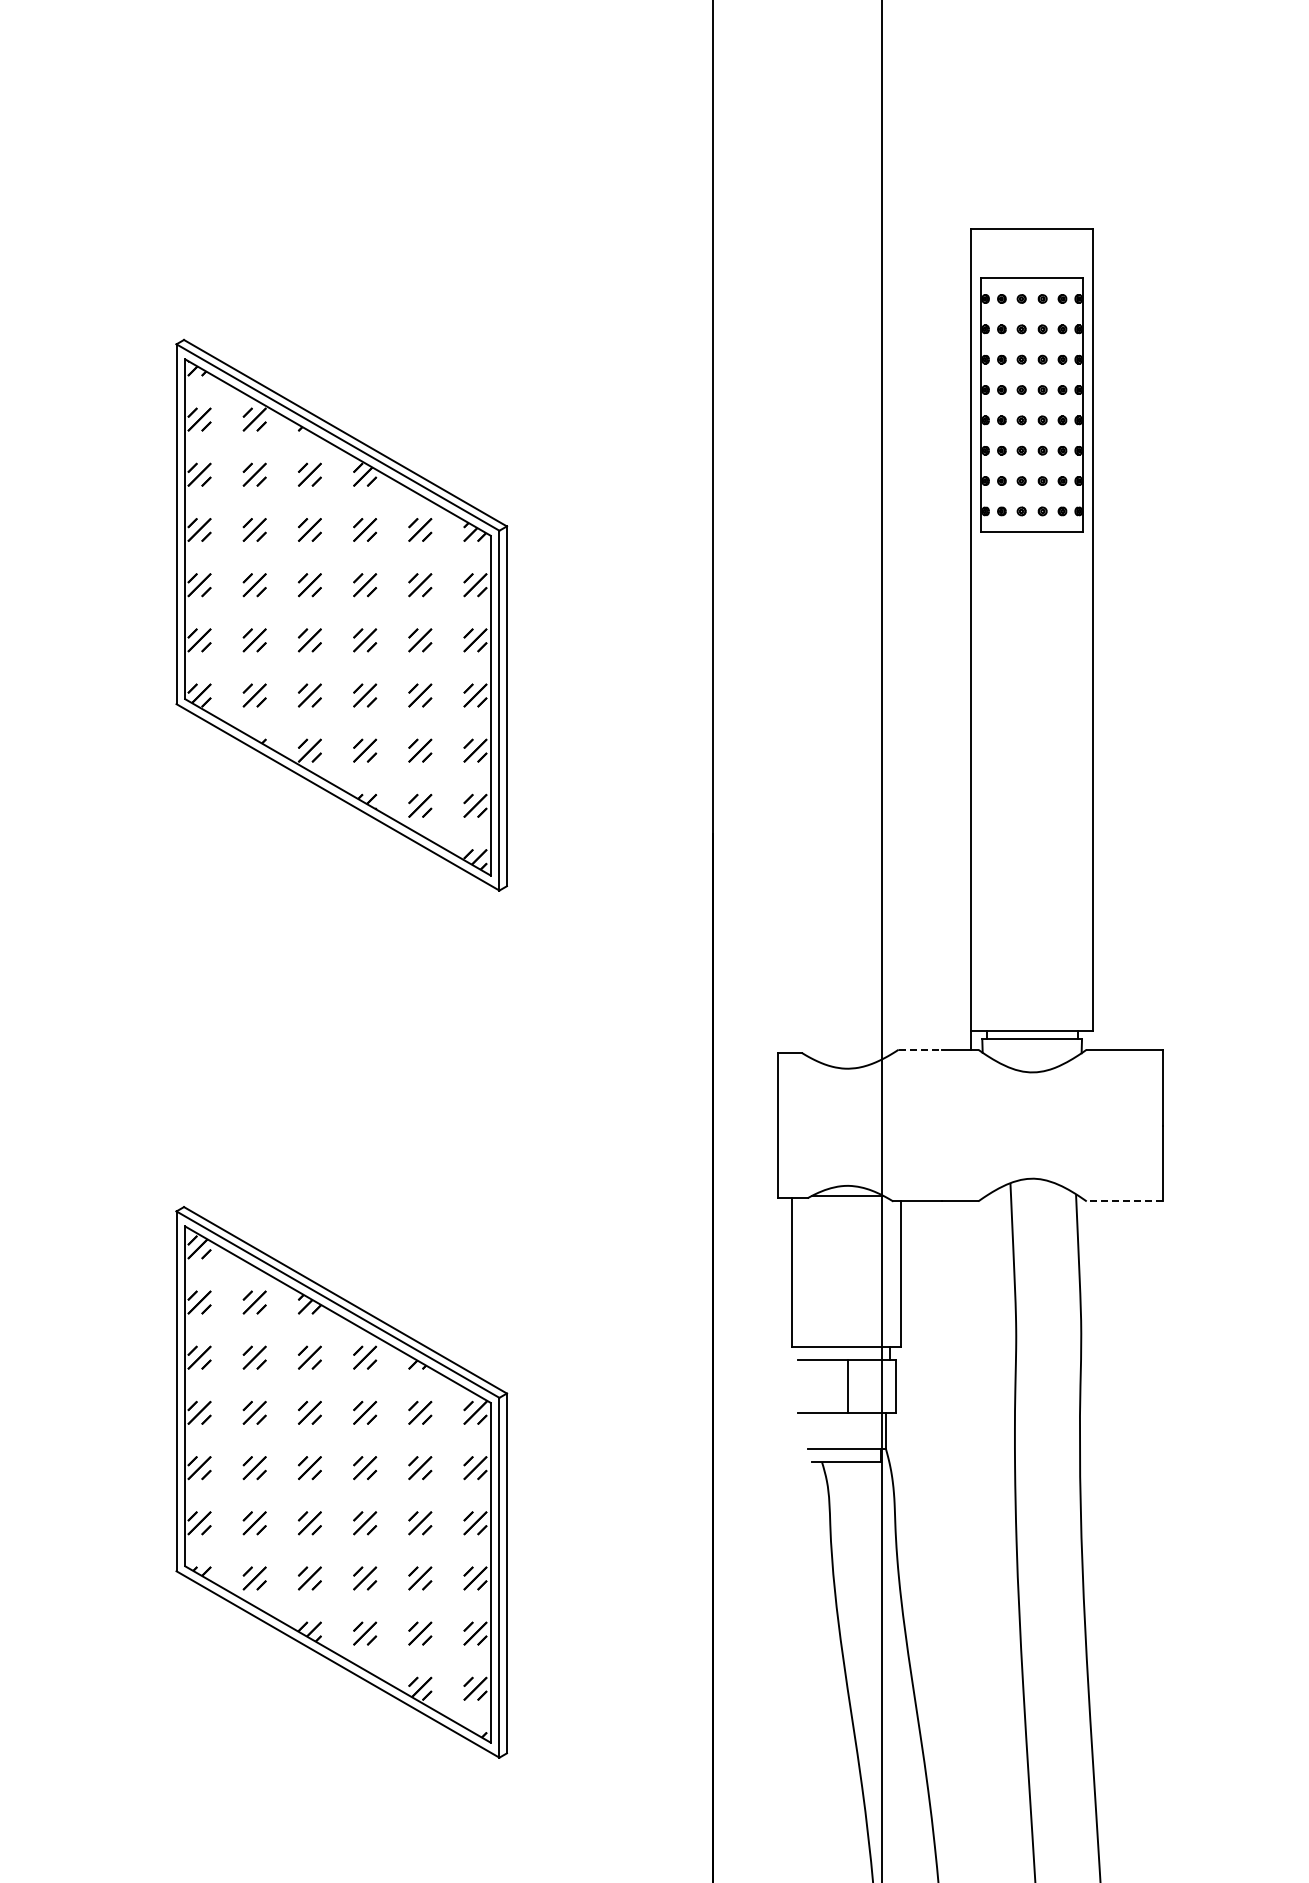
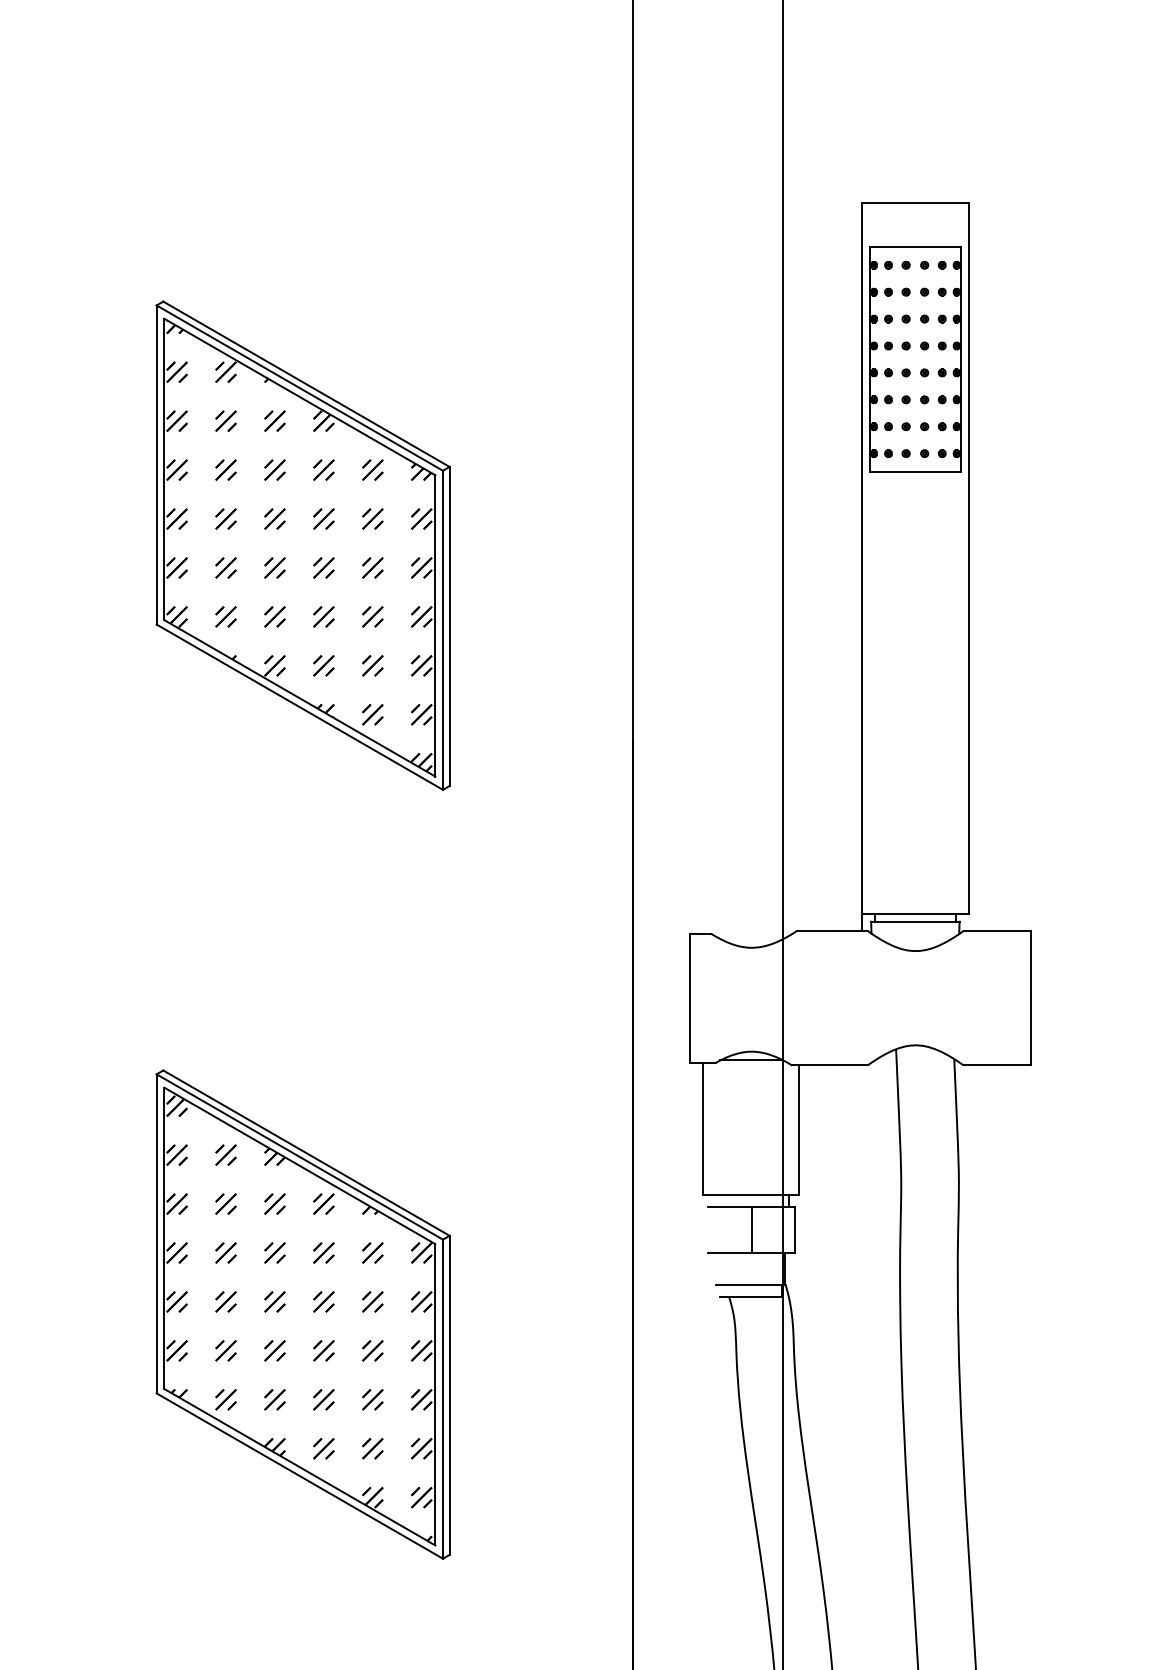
line: (920, 1049) -> (816, 930), dashed -> solid
line: (1124, 1201) -> (997, 1065), dashed -> solid

